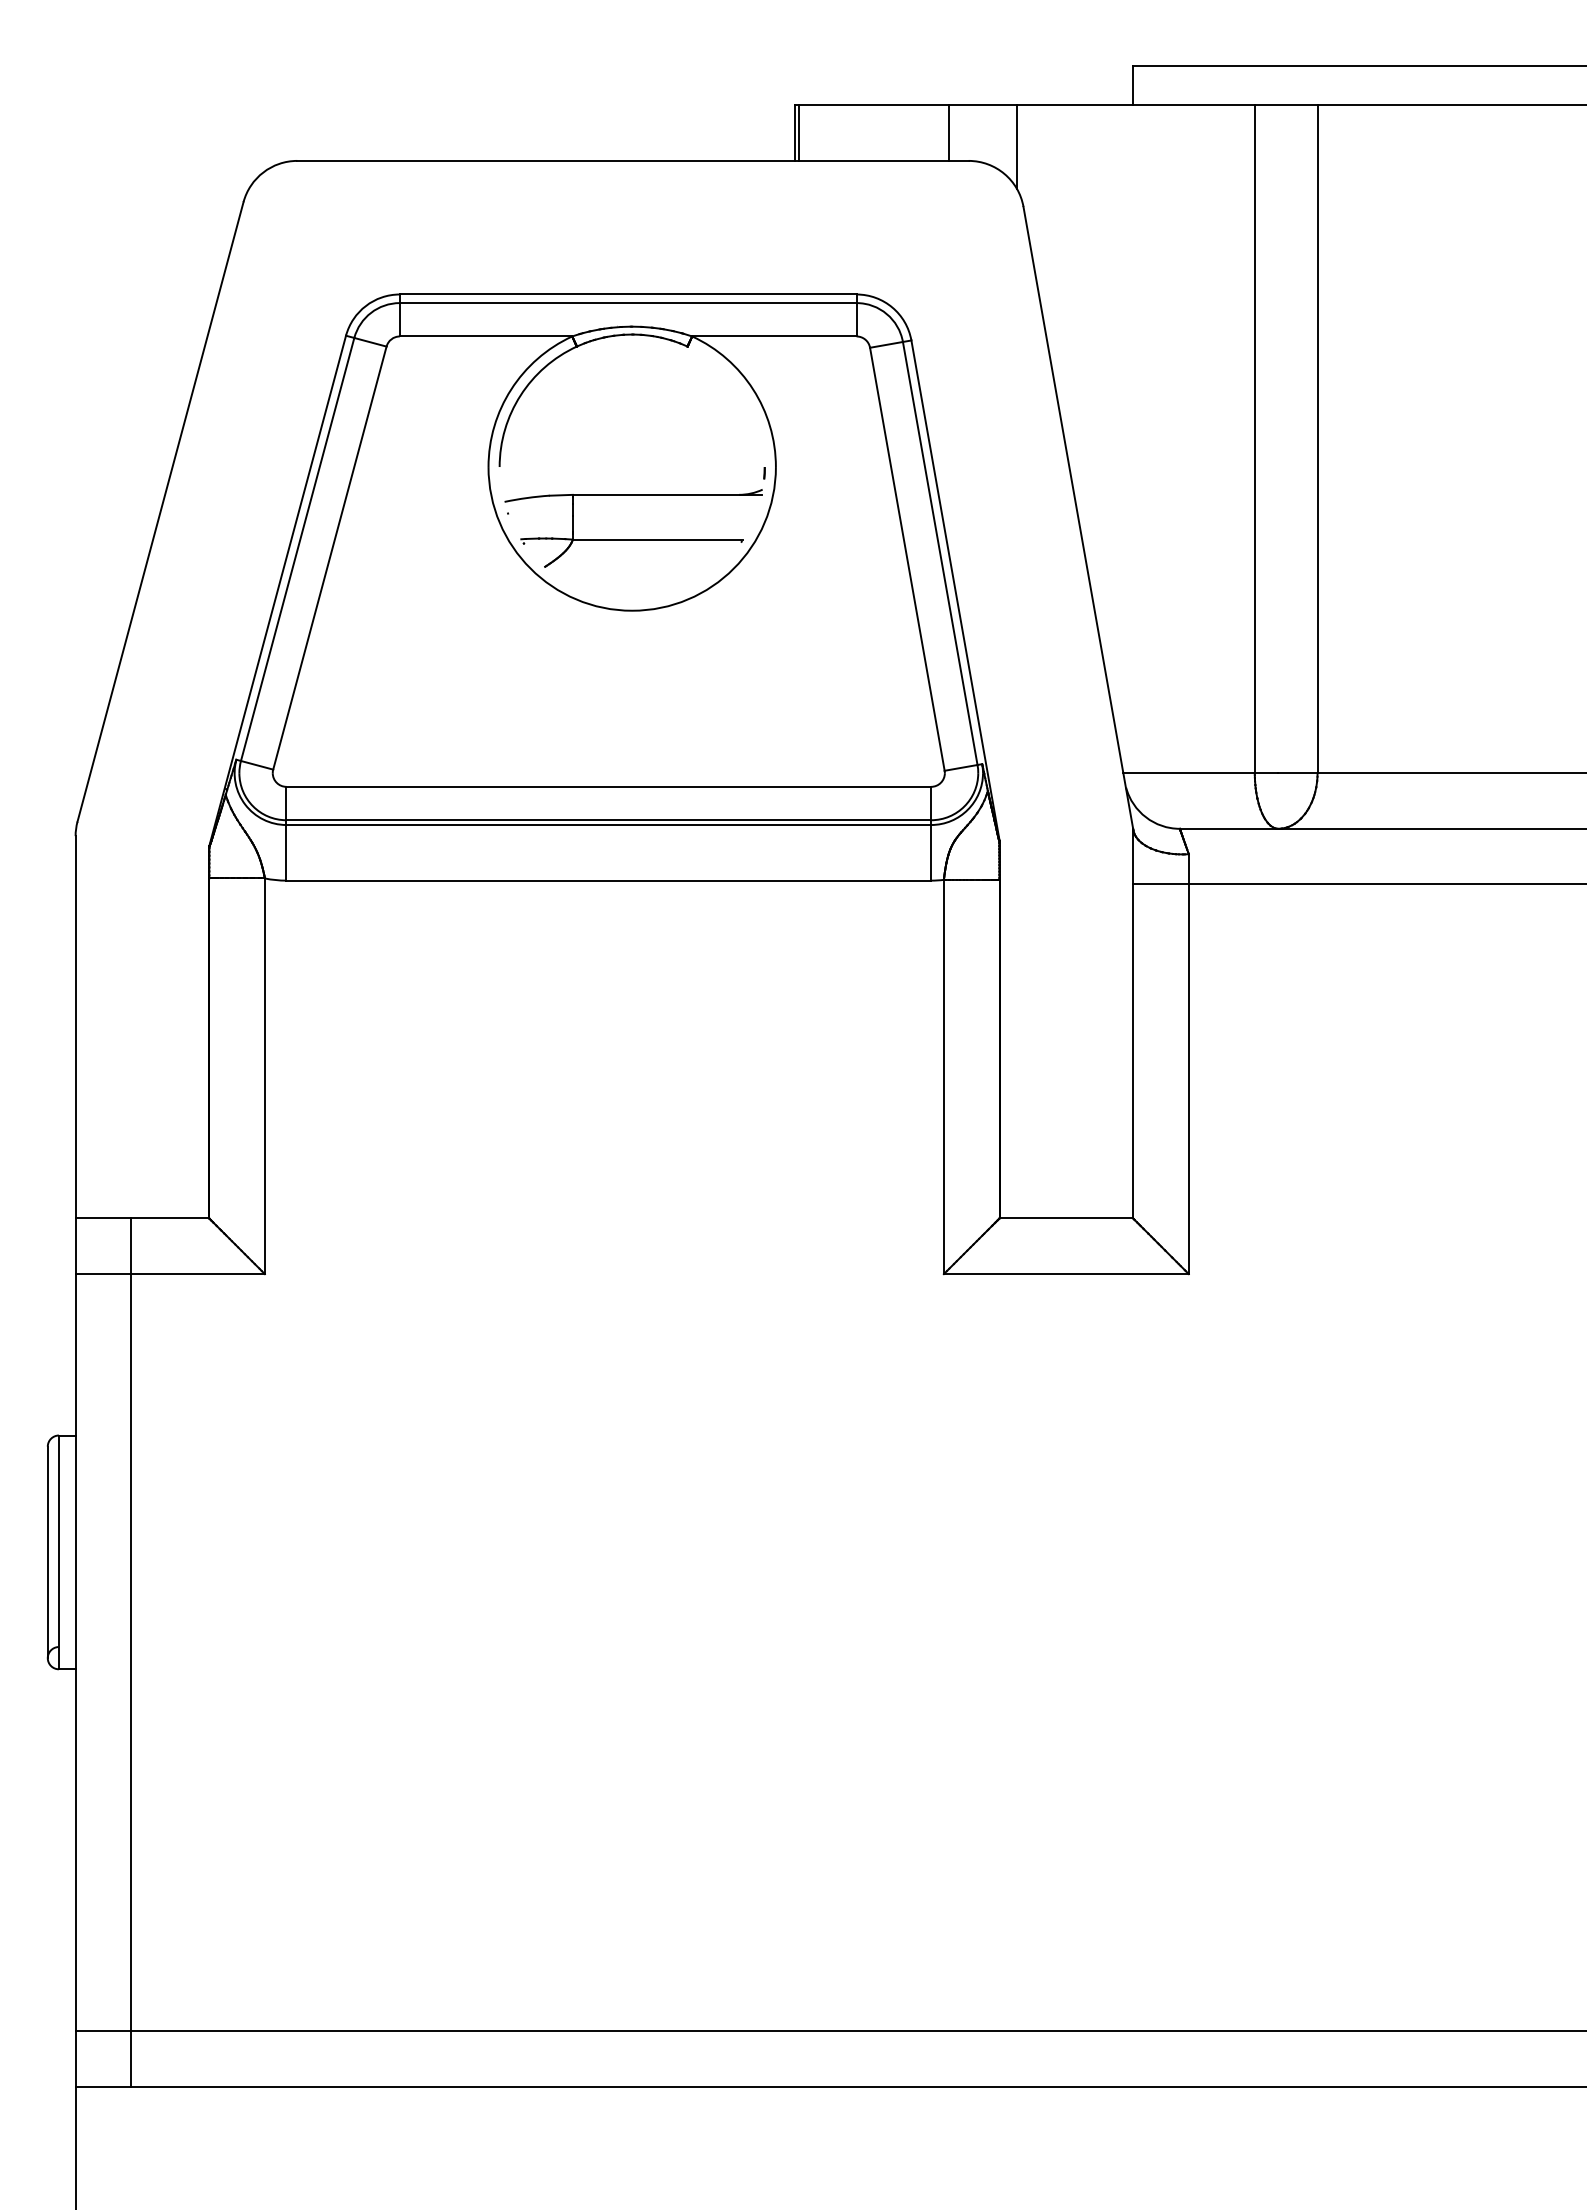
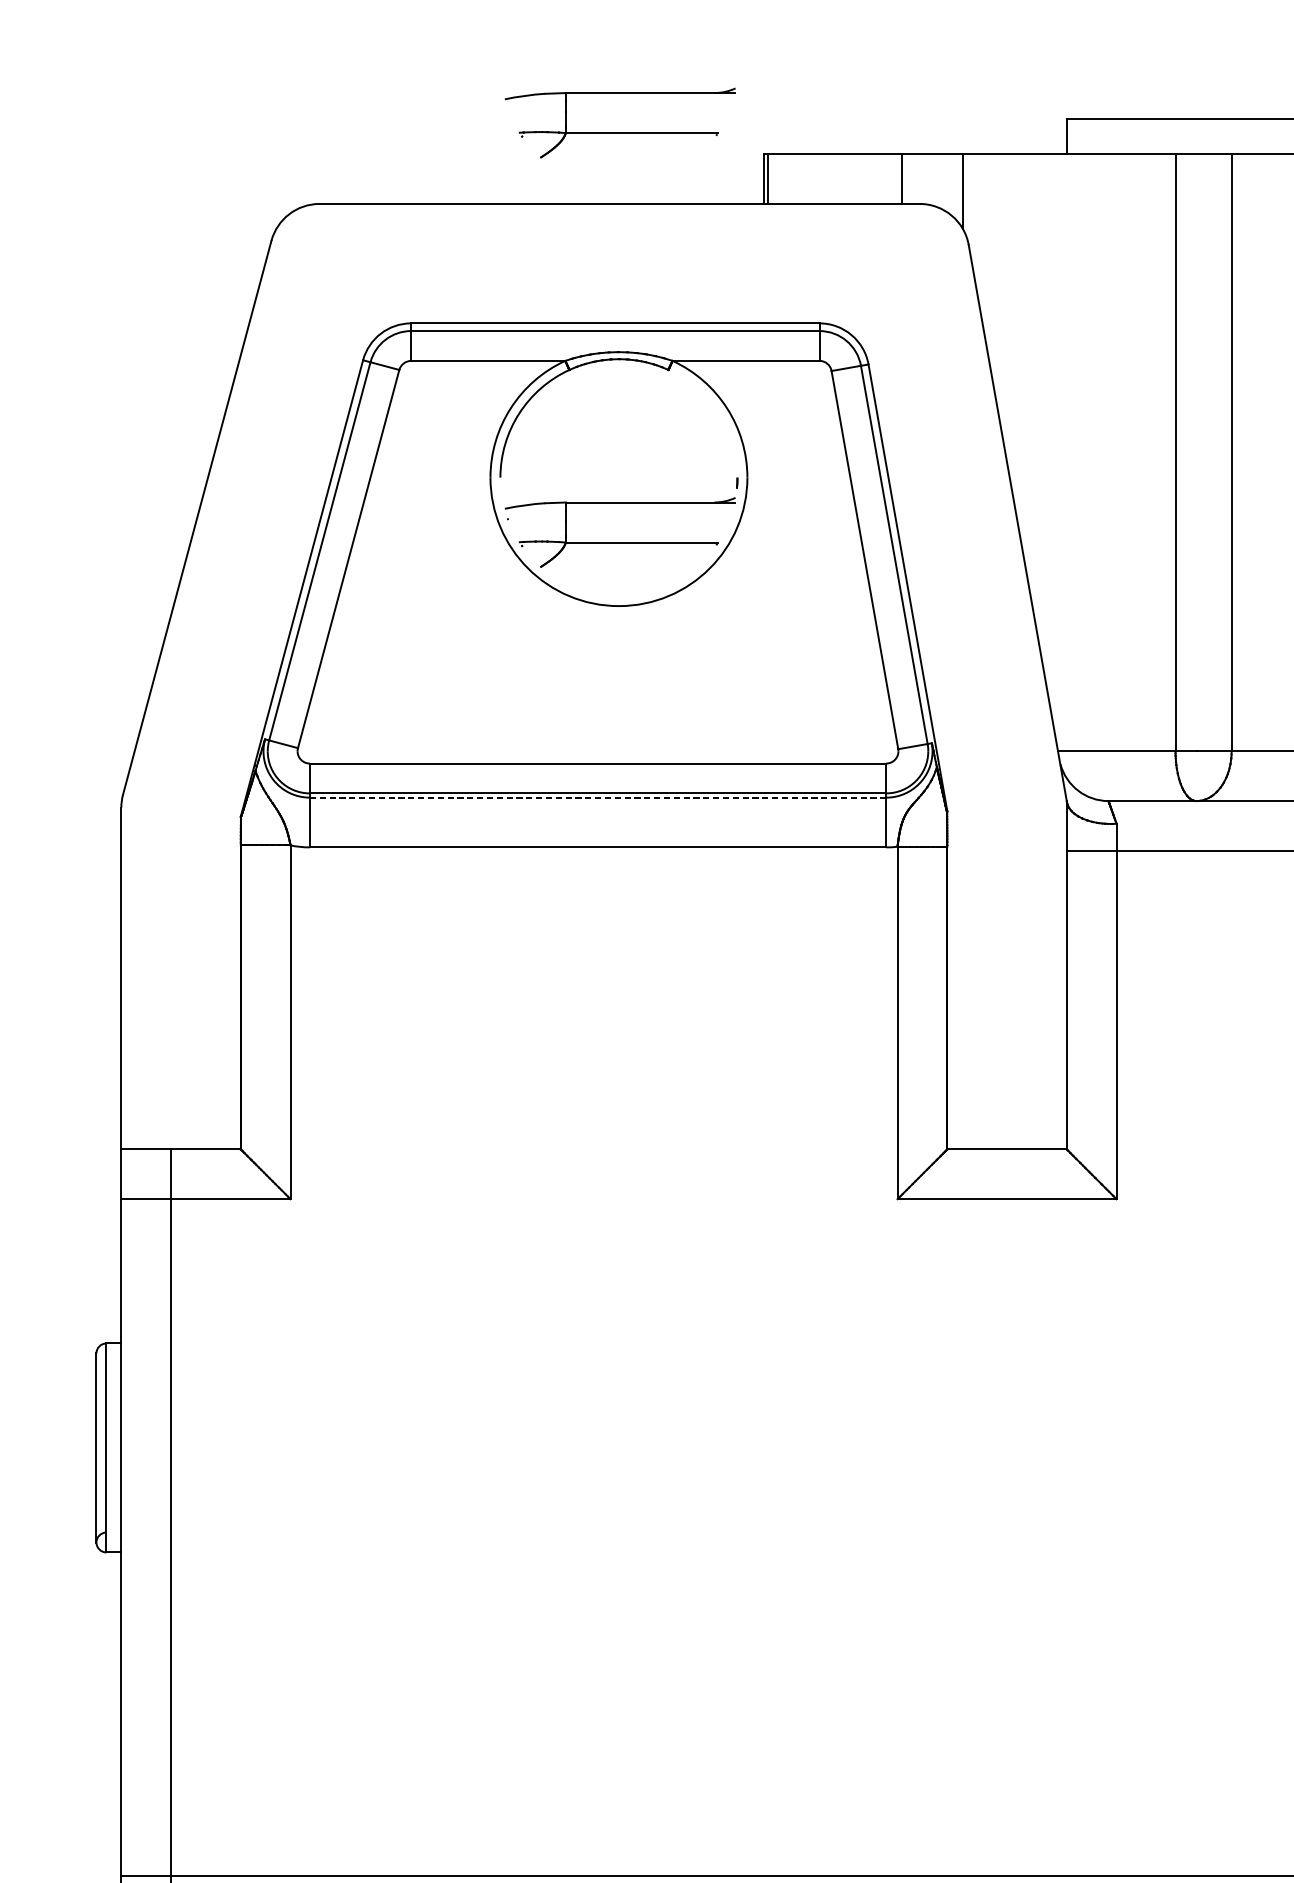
part: (633, 81) -> (620, 132), added
line: (609, 825) -> (598, 798), solid -> dashed

